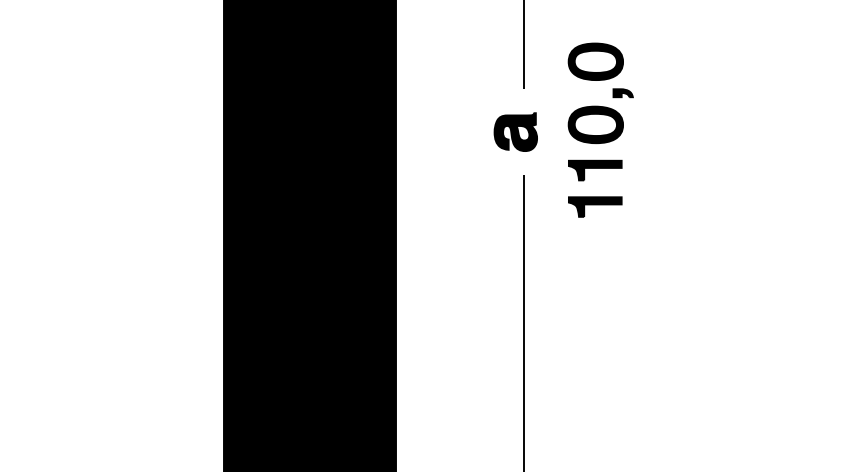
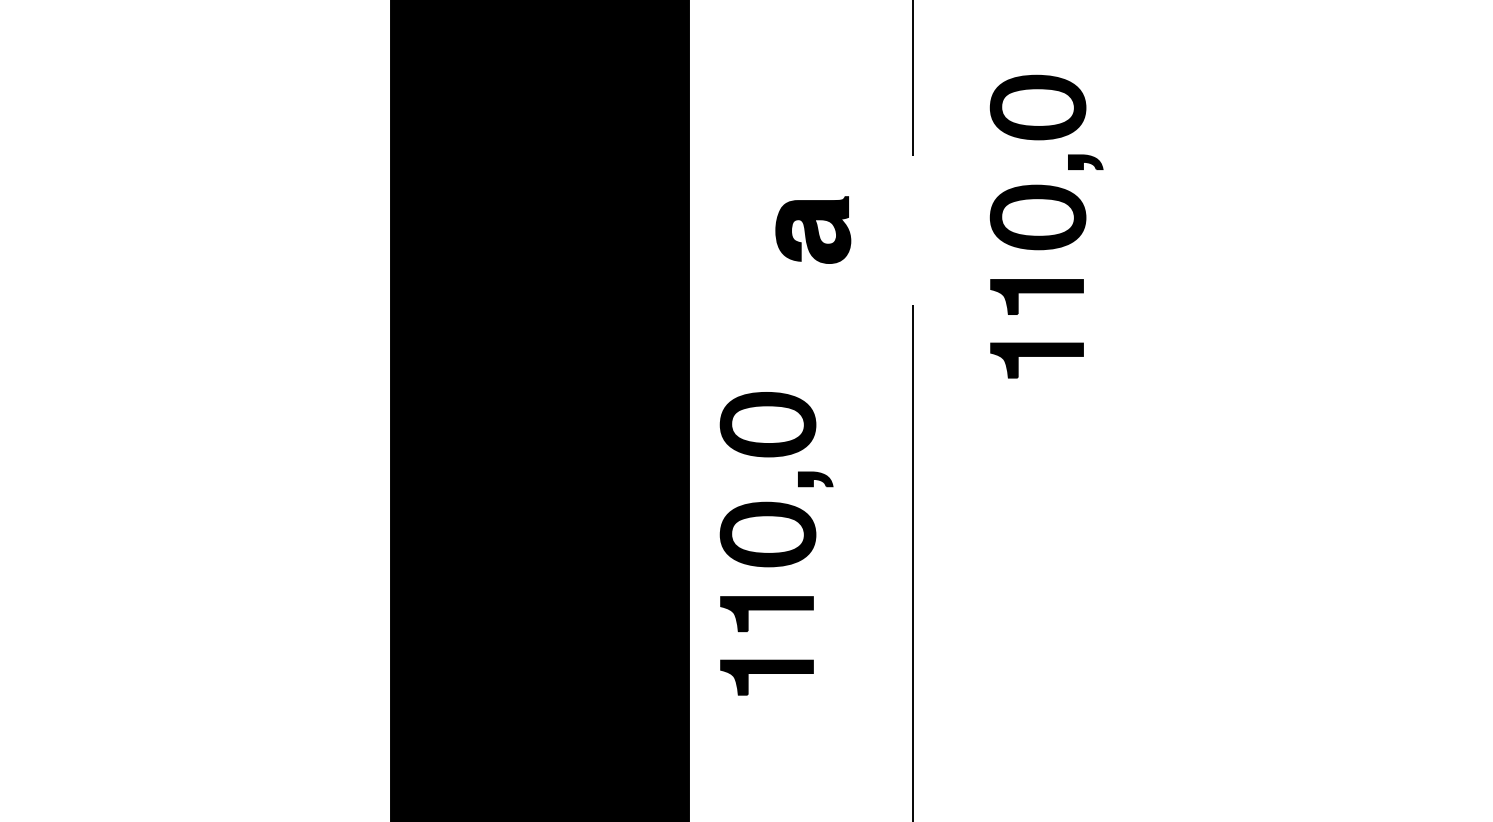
part: (515, 131) -> (812, 228), moved
part: (445, 311) -> (776, 542), added

